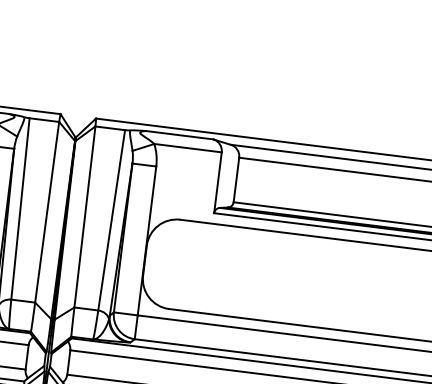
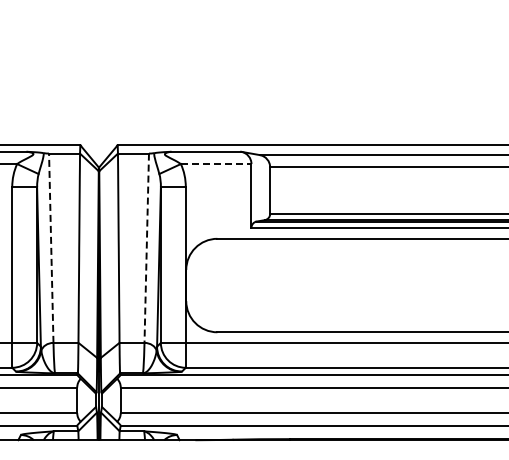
line: (188, 148) -> (216, 164), solid -> dashed
line: (20, 209) -> (51, 248), solid -> dashed
line: (111, 220) -> (146, 248), solid -> dashed

